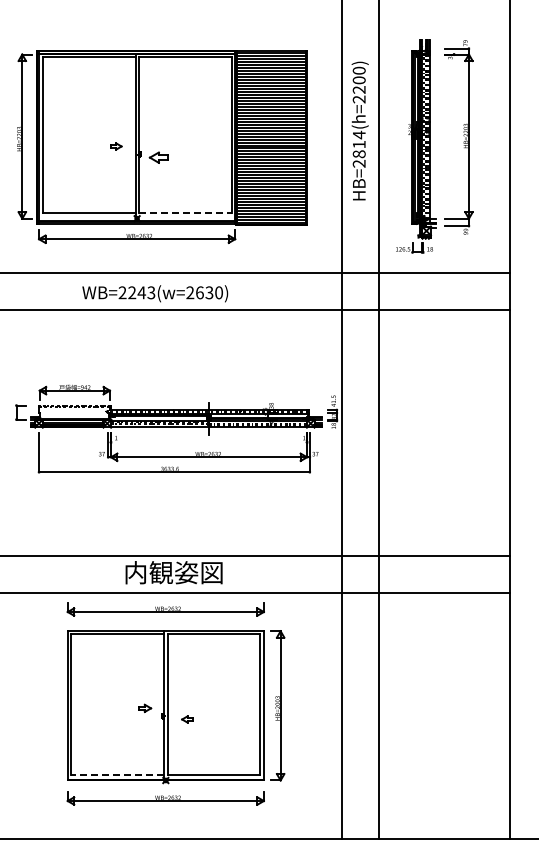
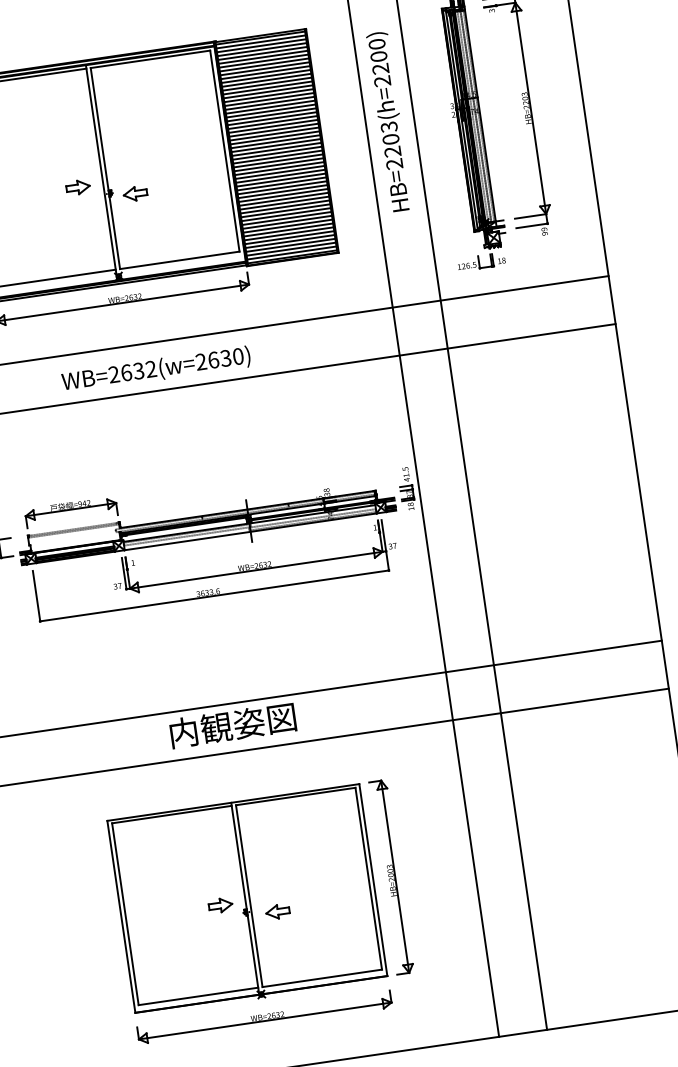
text: (358, 144) -> (389, 139), HB=2814(h=2200) -> HB=2203(h=2200)
part: (116, 146) -> (78, 187), size x1.67
line: (185, 213) -> (180, 260), dashed -> solid
text: (141, 292) -> (138, 370), WB=2243(w=2630) -> WB=2632(w=2630)
part: (165, 609) -> (228, 774), removed
part: (144, 708) -> (220, 905), size x1.43
part: (187, 719) -> (277, 911), size x1.67
line: (117, 774) -> (198, 995), dashed -> solid

